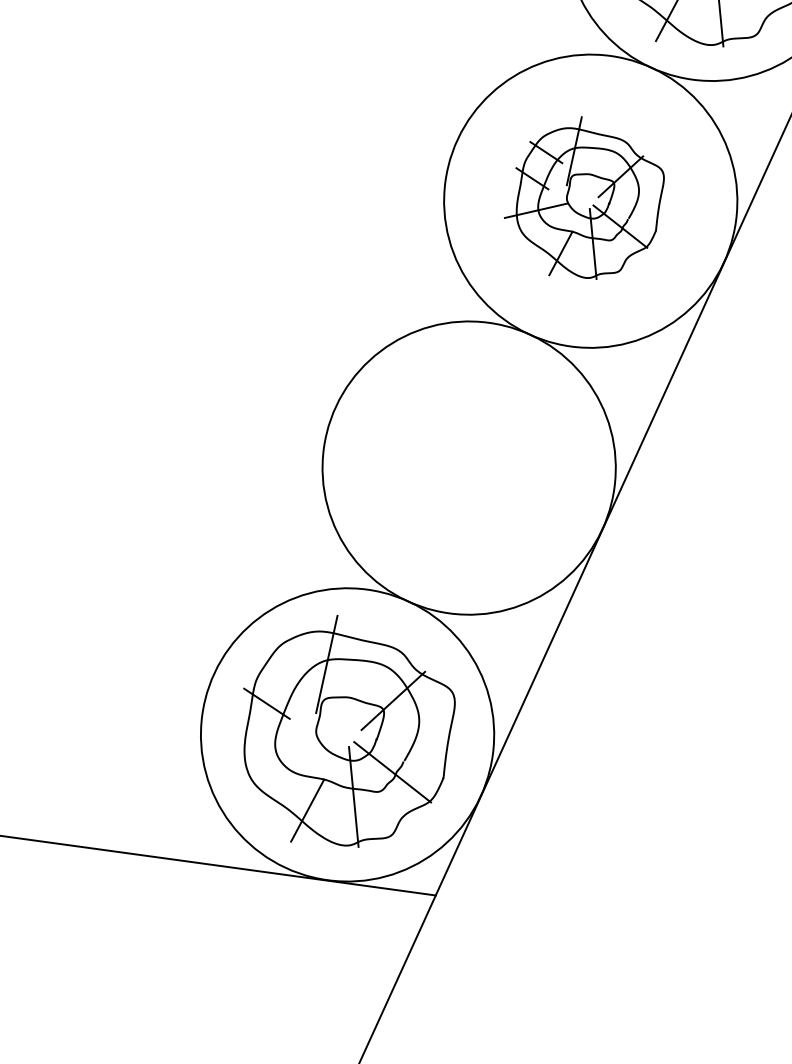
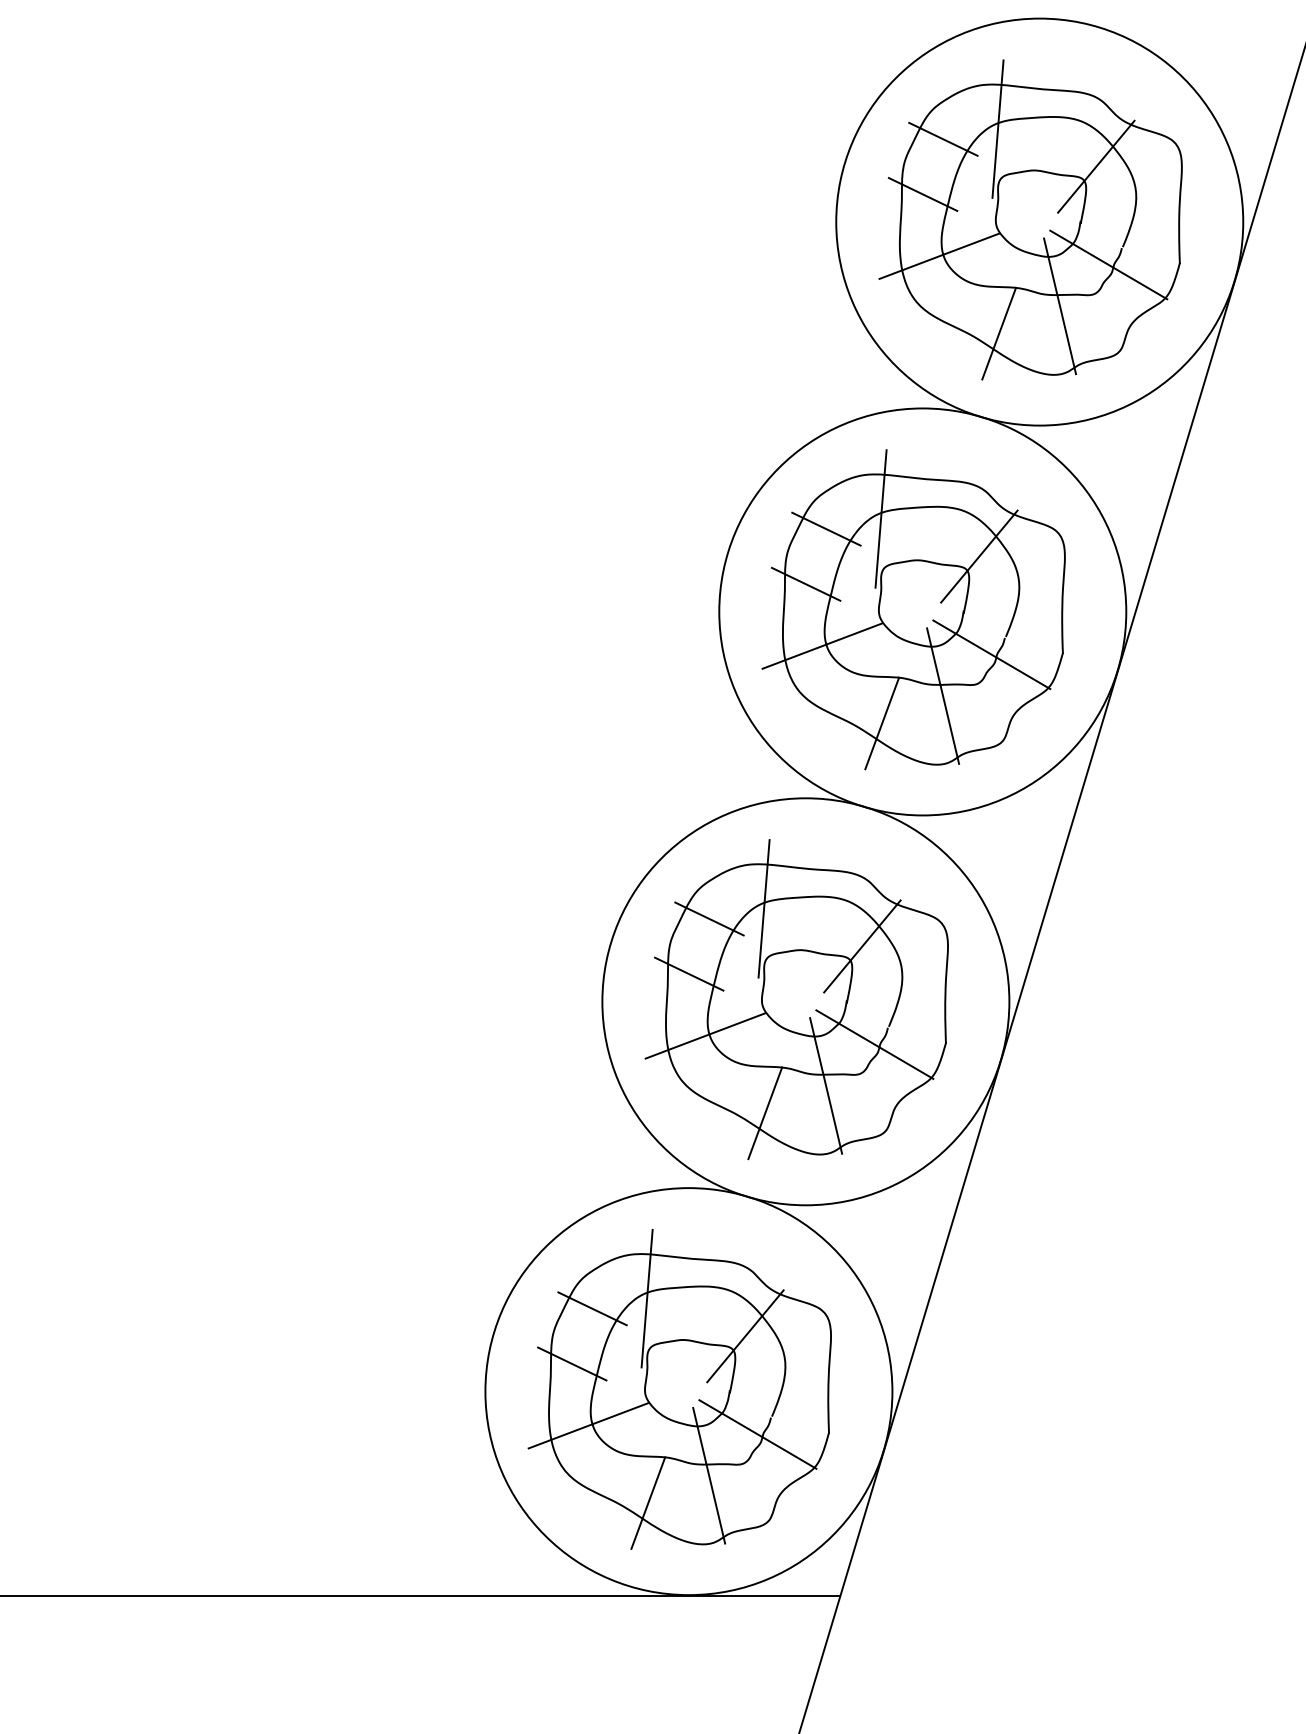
part: (584, 198) -> (913, 609), size x1.43
part: (462, 465) -> (796, 999), added
line: (286, 666) -> (592, 1308), added
line: (272, 749) -> (588, 1425), added

